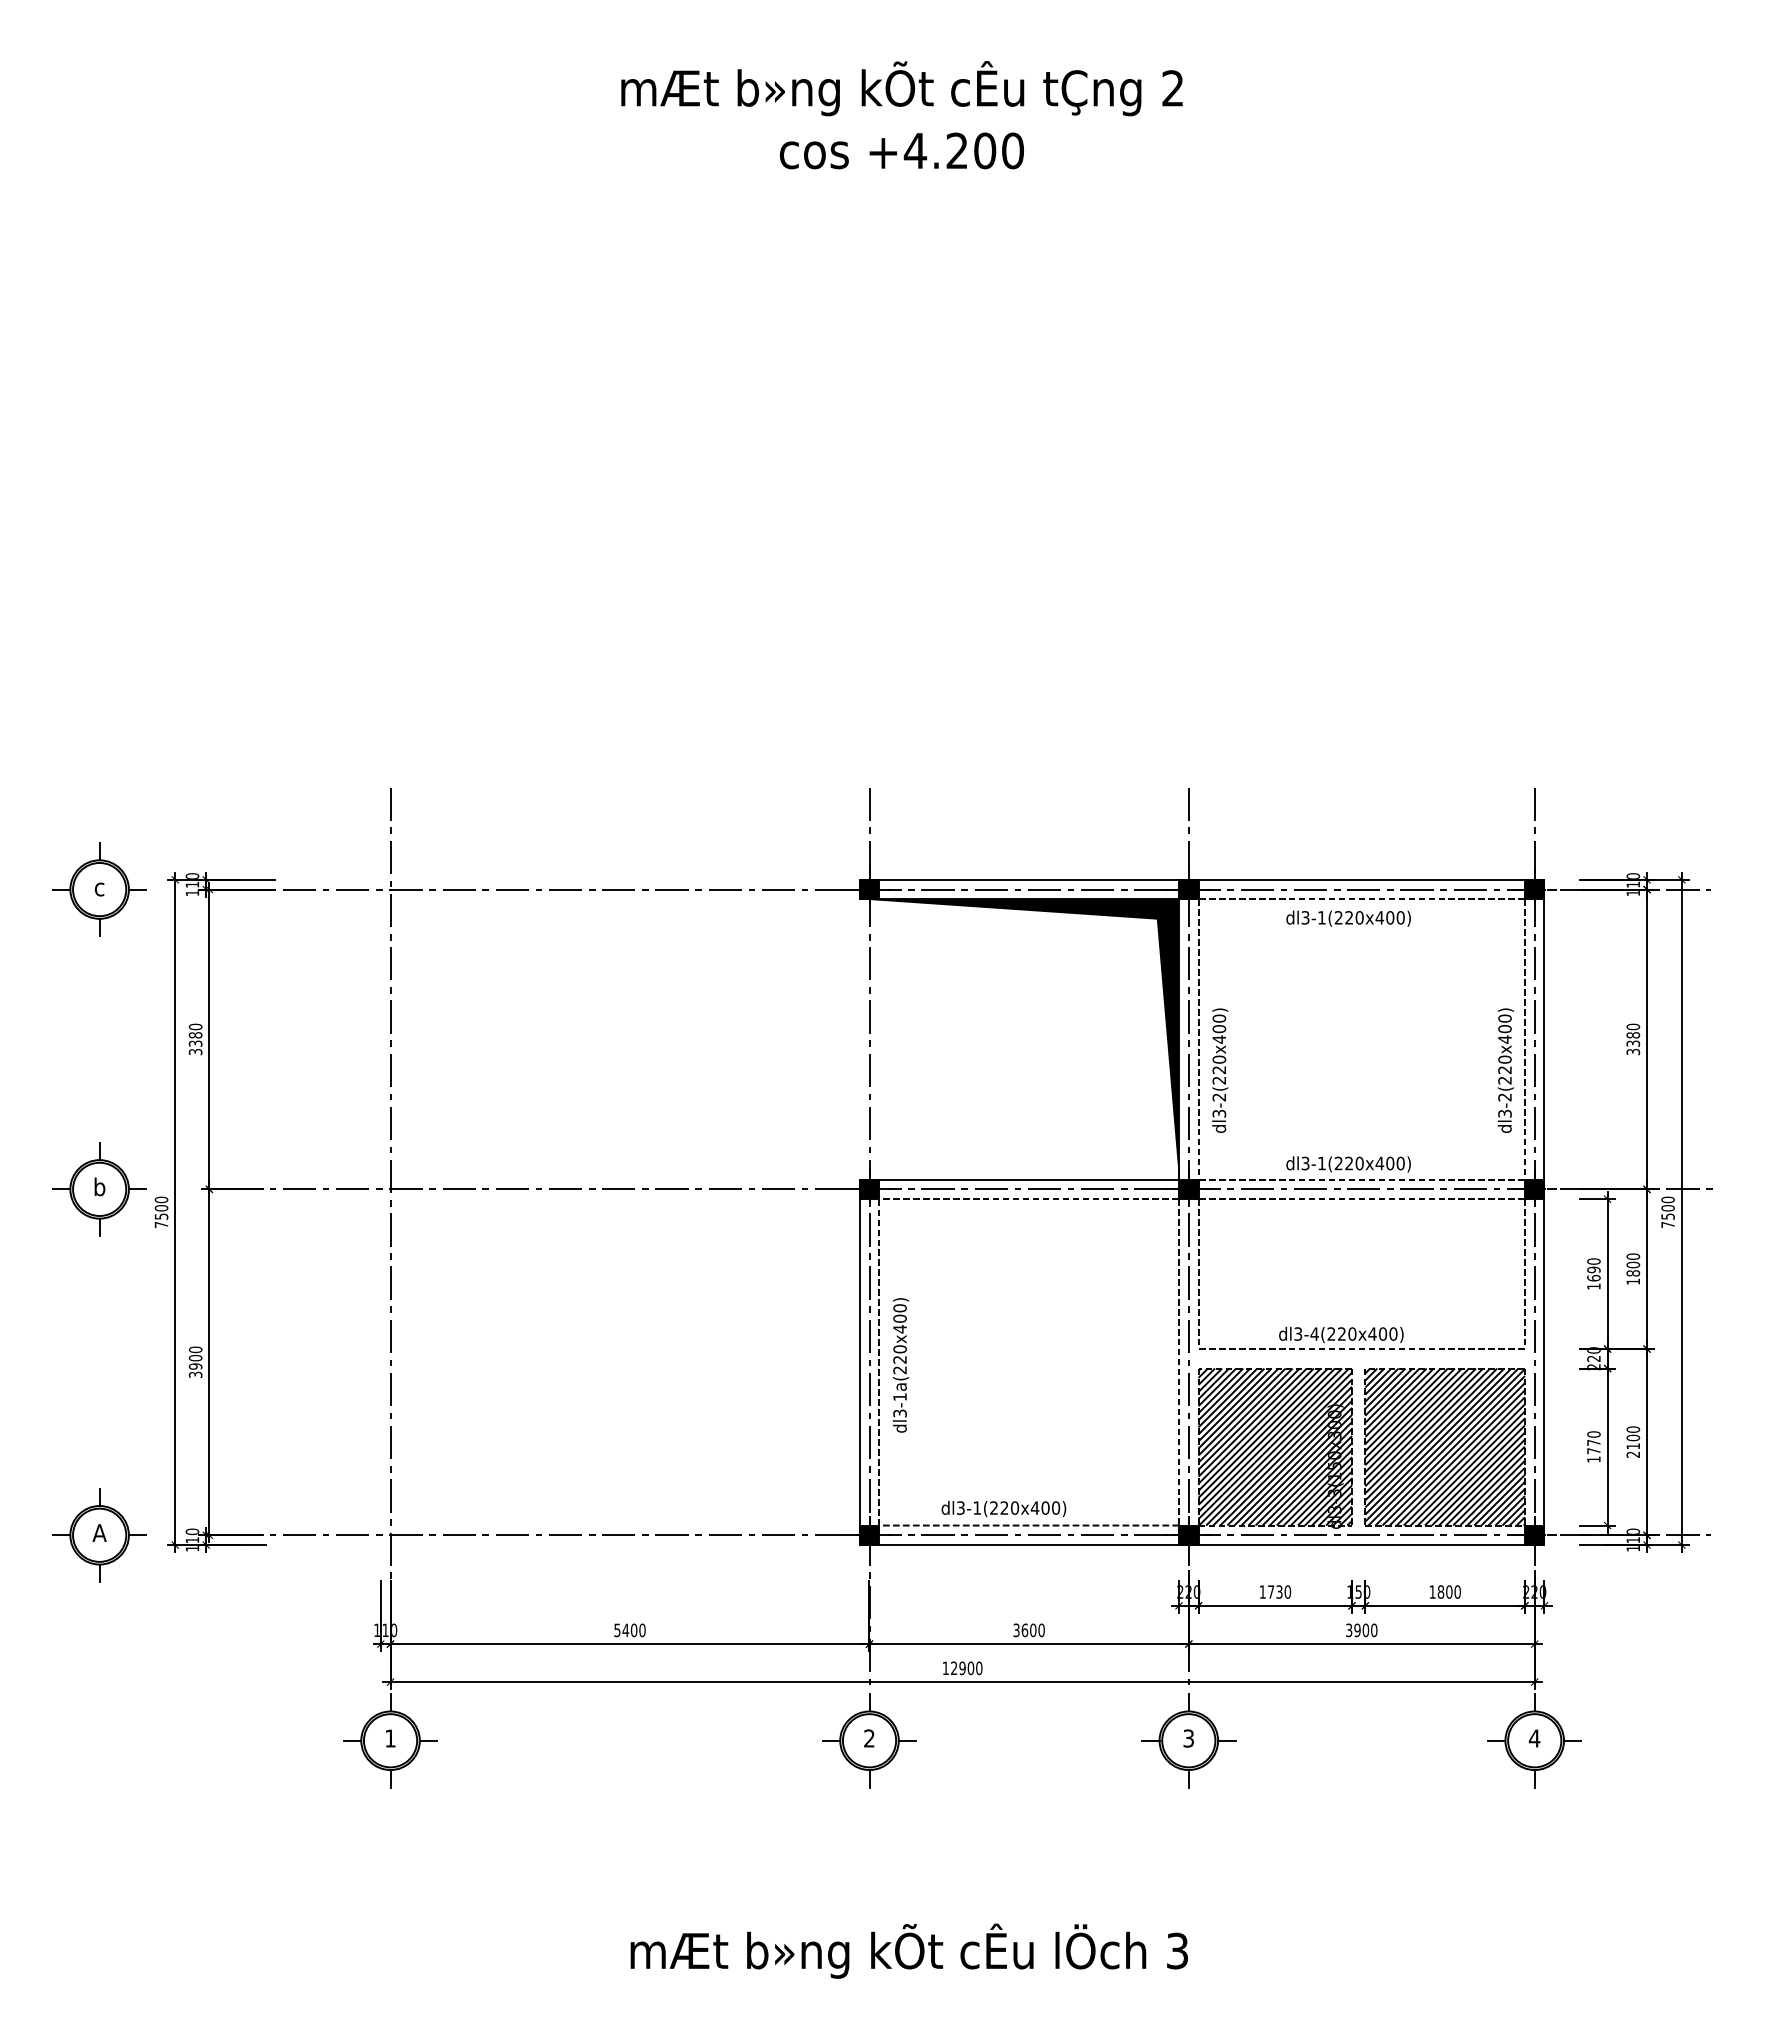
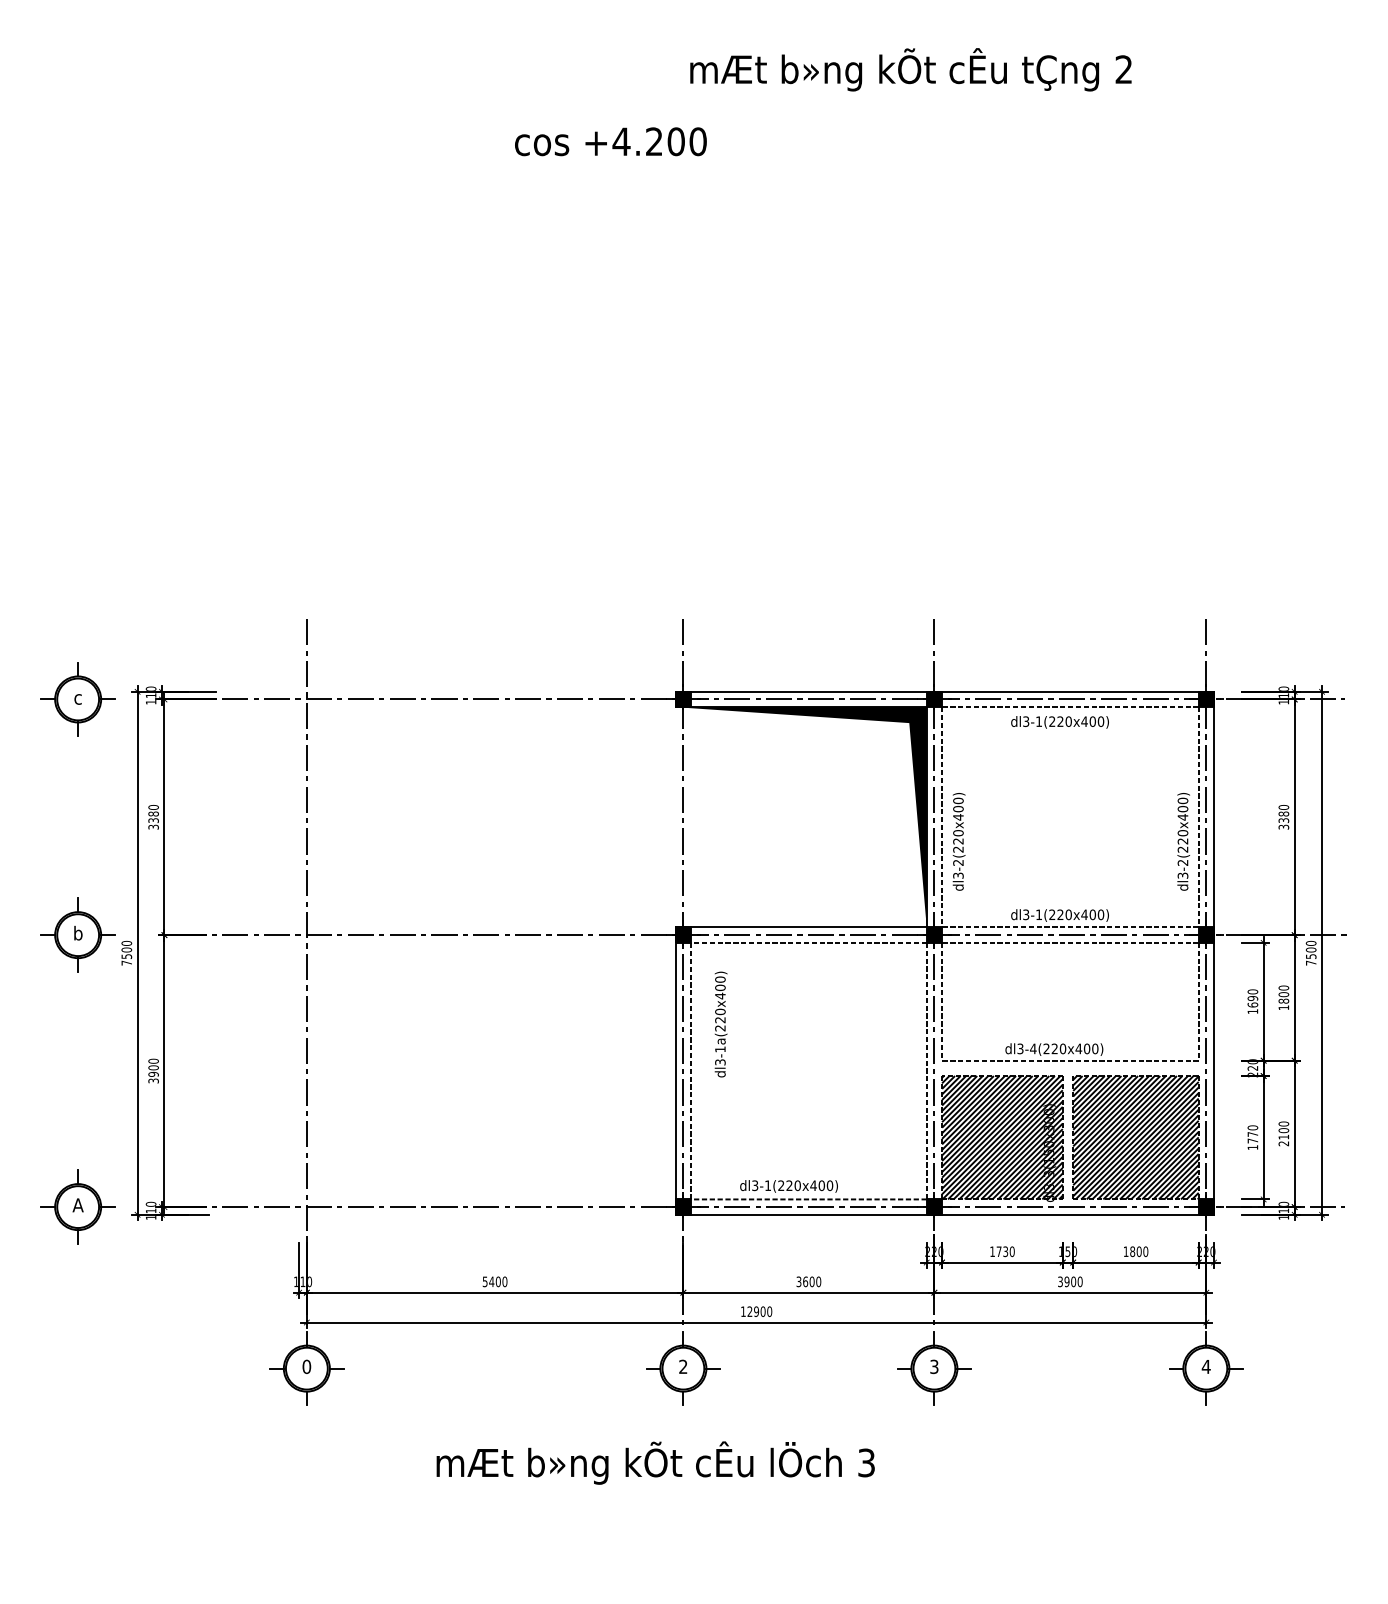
text: (901, 88) -> (910, 69), moved
text: (901, 150) -> (610, 141), moved
text: (900, 1365) -> (720, 1024), moved
text: (390, 1738) -> (306, 1366), 1 -> 0
text: (909, 1950) -> (655, 1462), moved

